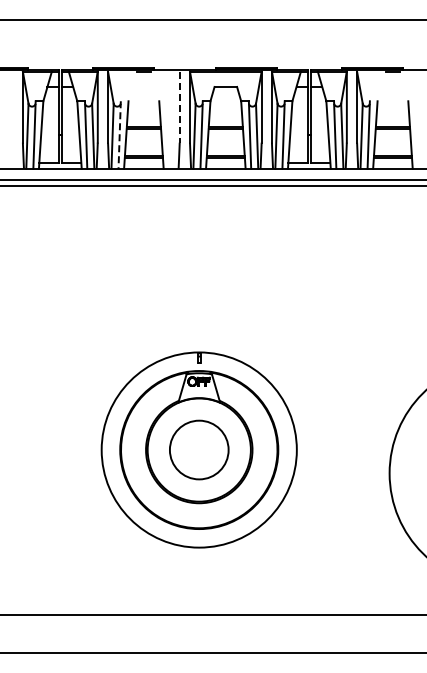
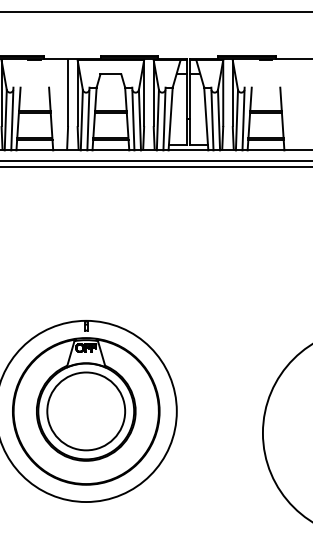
line: (179, 107) -> (67, 93), dashed -> solid
line: (119, 135) -> (12, 119), dashed -> solid
circle: (199, 449) -> (86, 410), size x1.43

